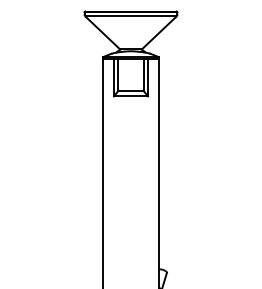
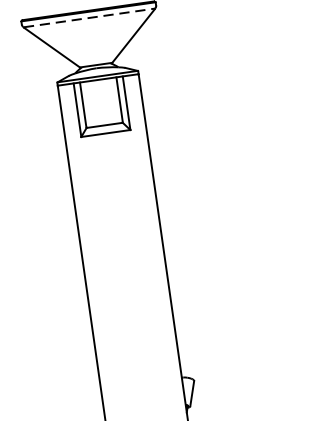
line: (131, 16) -> (90, 17), solid -> dashed

